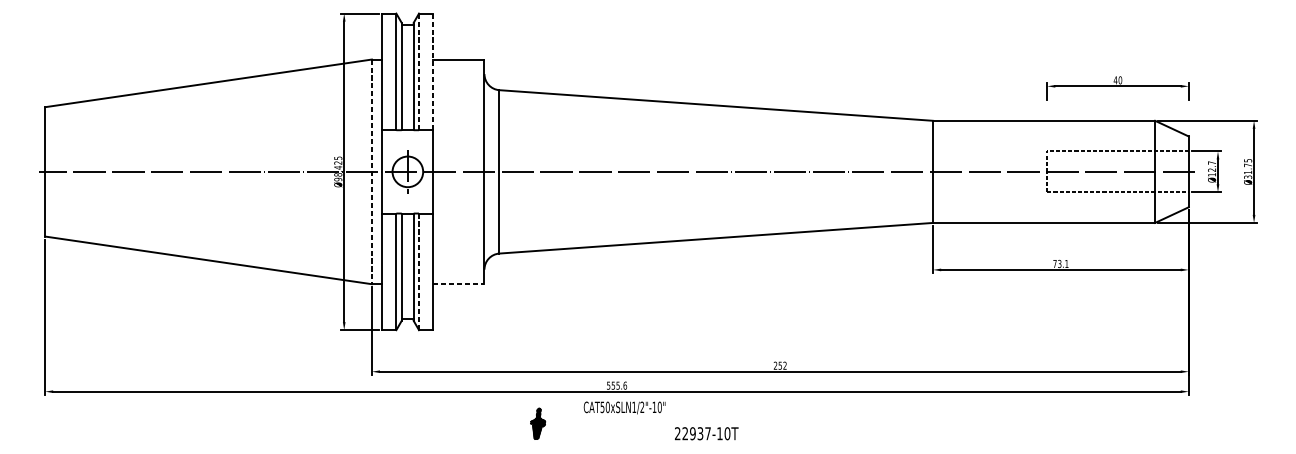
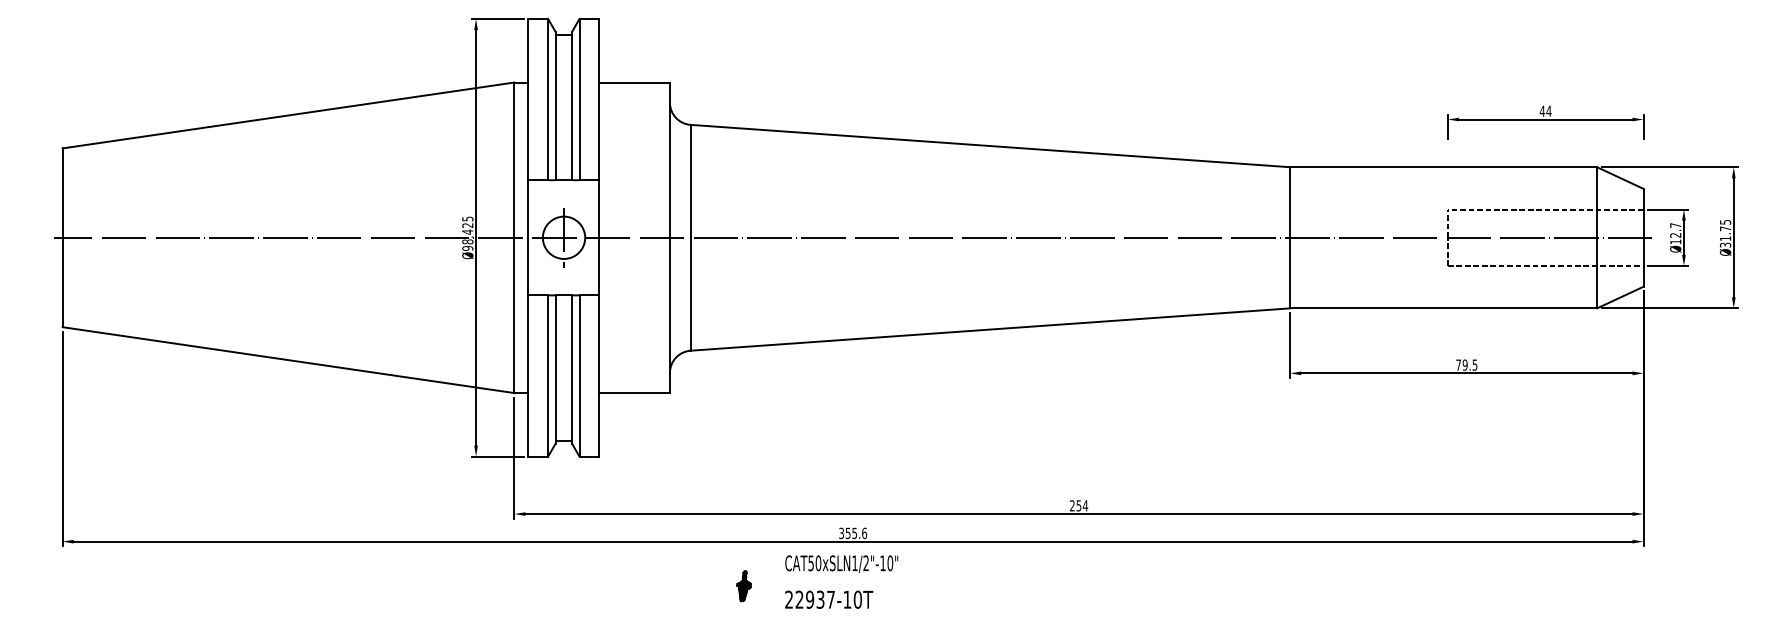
line: (419, 71) -> (579, 99), dashed -> solid
line: (433, 71) -> (599, 99), dashed -> solid
text: (1120, 79) -> (1548, 110), 40 -> 44
line: (372, 172) -> (514, 238), dashed -> solid
text: (1062, 263) -> (1469, 364), 73.1 -> 79.5
line: (419, 272) -> (579, 376), dashed -> solid
line: (458, 284) -> (634, 393), dashed -> solid
text: (785, 365) -> (1085, 505), 252 -> 254
text: (608, 385) -> (841, 532), 555.6 -> 355.6
text: (624, 407) -> (841, 563), moved
part: (537, 424) -> (743, 586), size x0.71
text: (706, 433) -> (829, 599), moved

